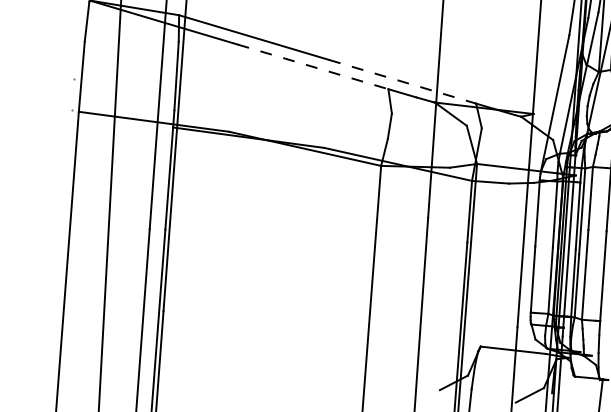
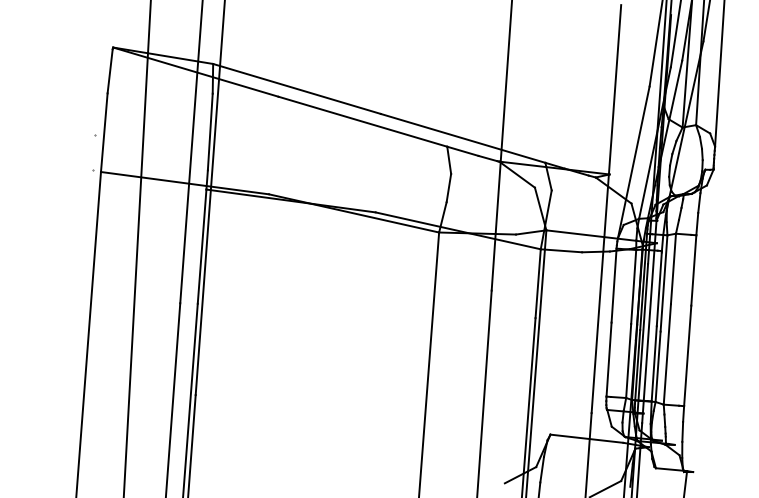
line: (312, 66) -> (362, 121), dashed -> solid
line: (402, 81) -> (463, 138), dashed -> solid

